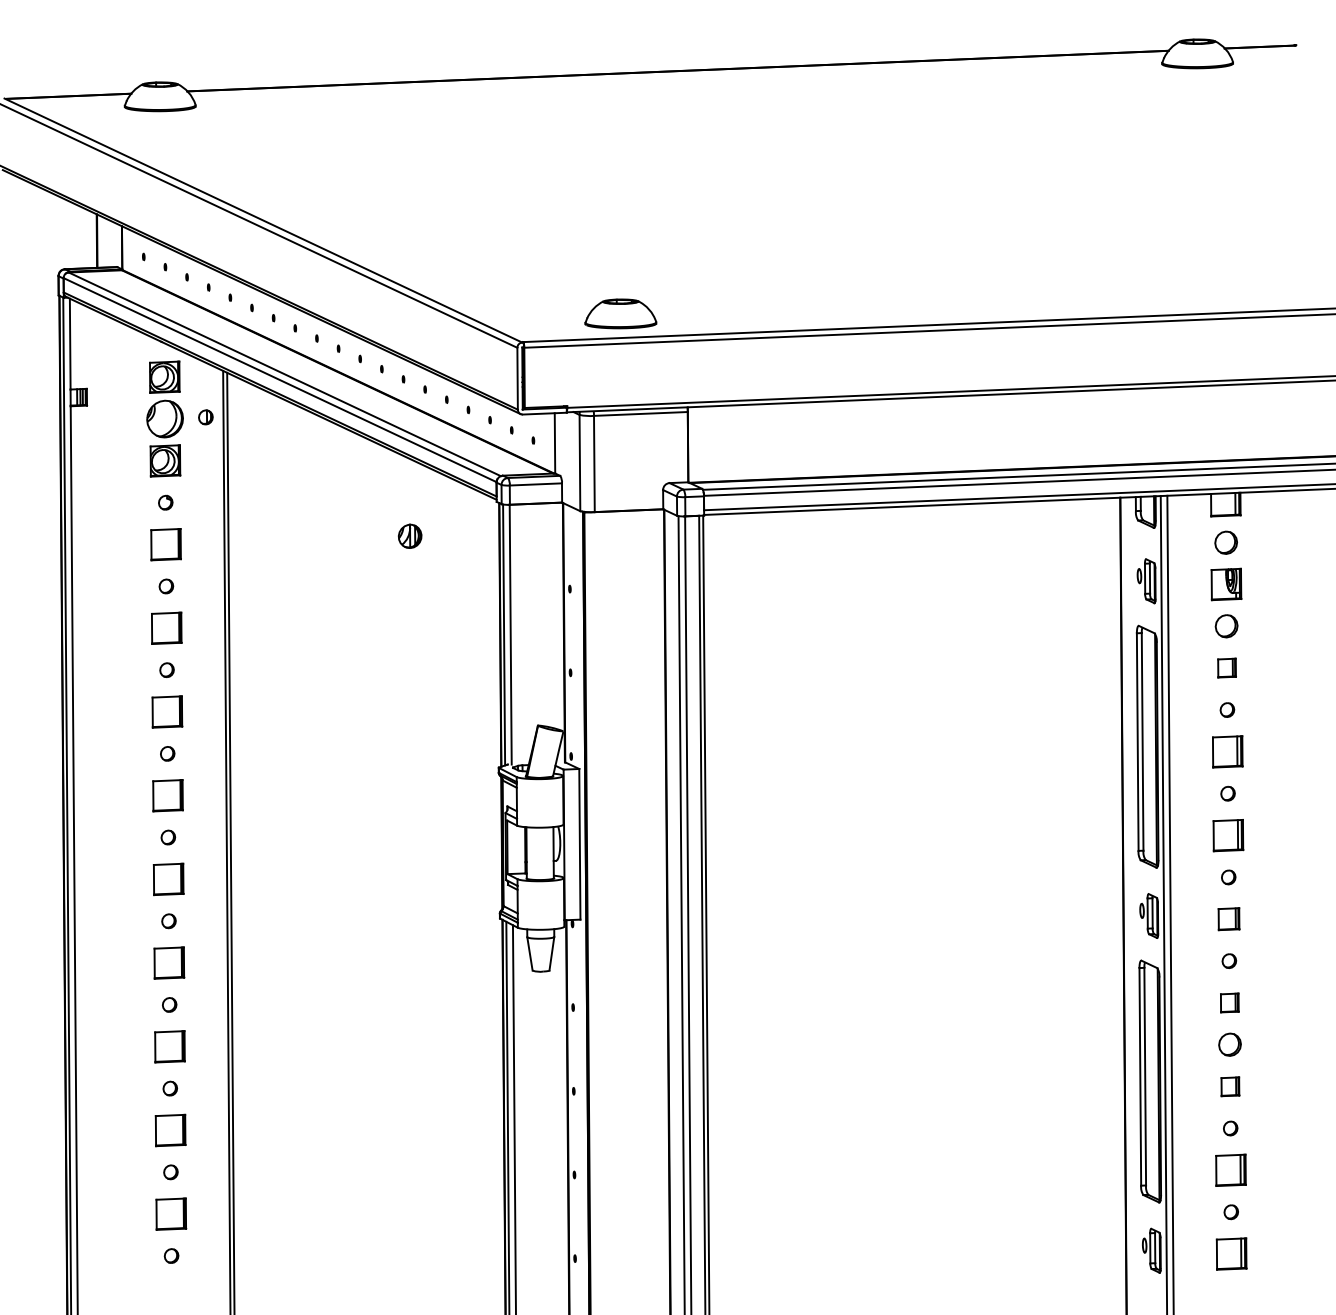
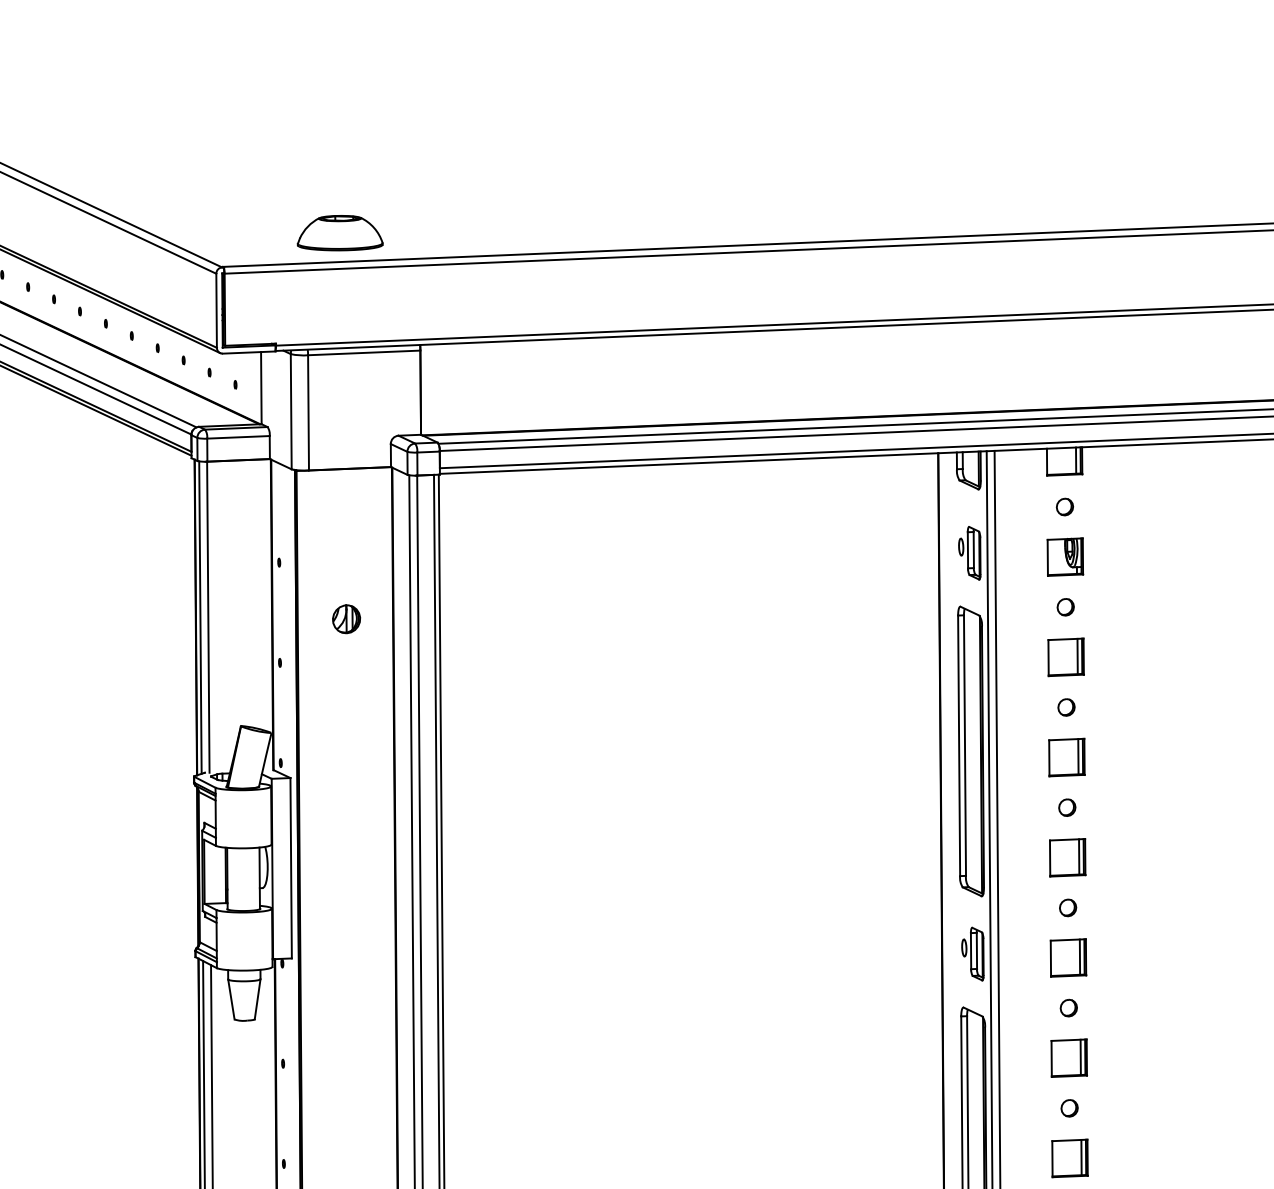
part: (409, 535) -> (345, 618), moved
part: (1225, 542) -> (1064, 506), size x0.62
part: (1226, 626) -> (1065, 607), size x0.62
part: (1226, 667) -> (1065, 656), size x1.67
part: (1228, 918) -> (1067, 957), size x1.43
part: (1229, 1002) -> (1069, 1057), size x1.67
part: (1229, 1044) -> (1069, 1107), size x0.62
part: (1230, 1086) -> (1070, 1158), size x1.67

